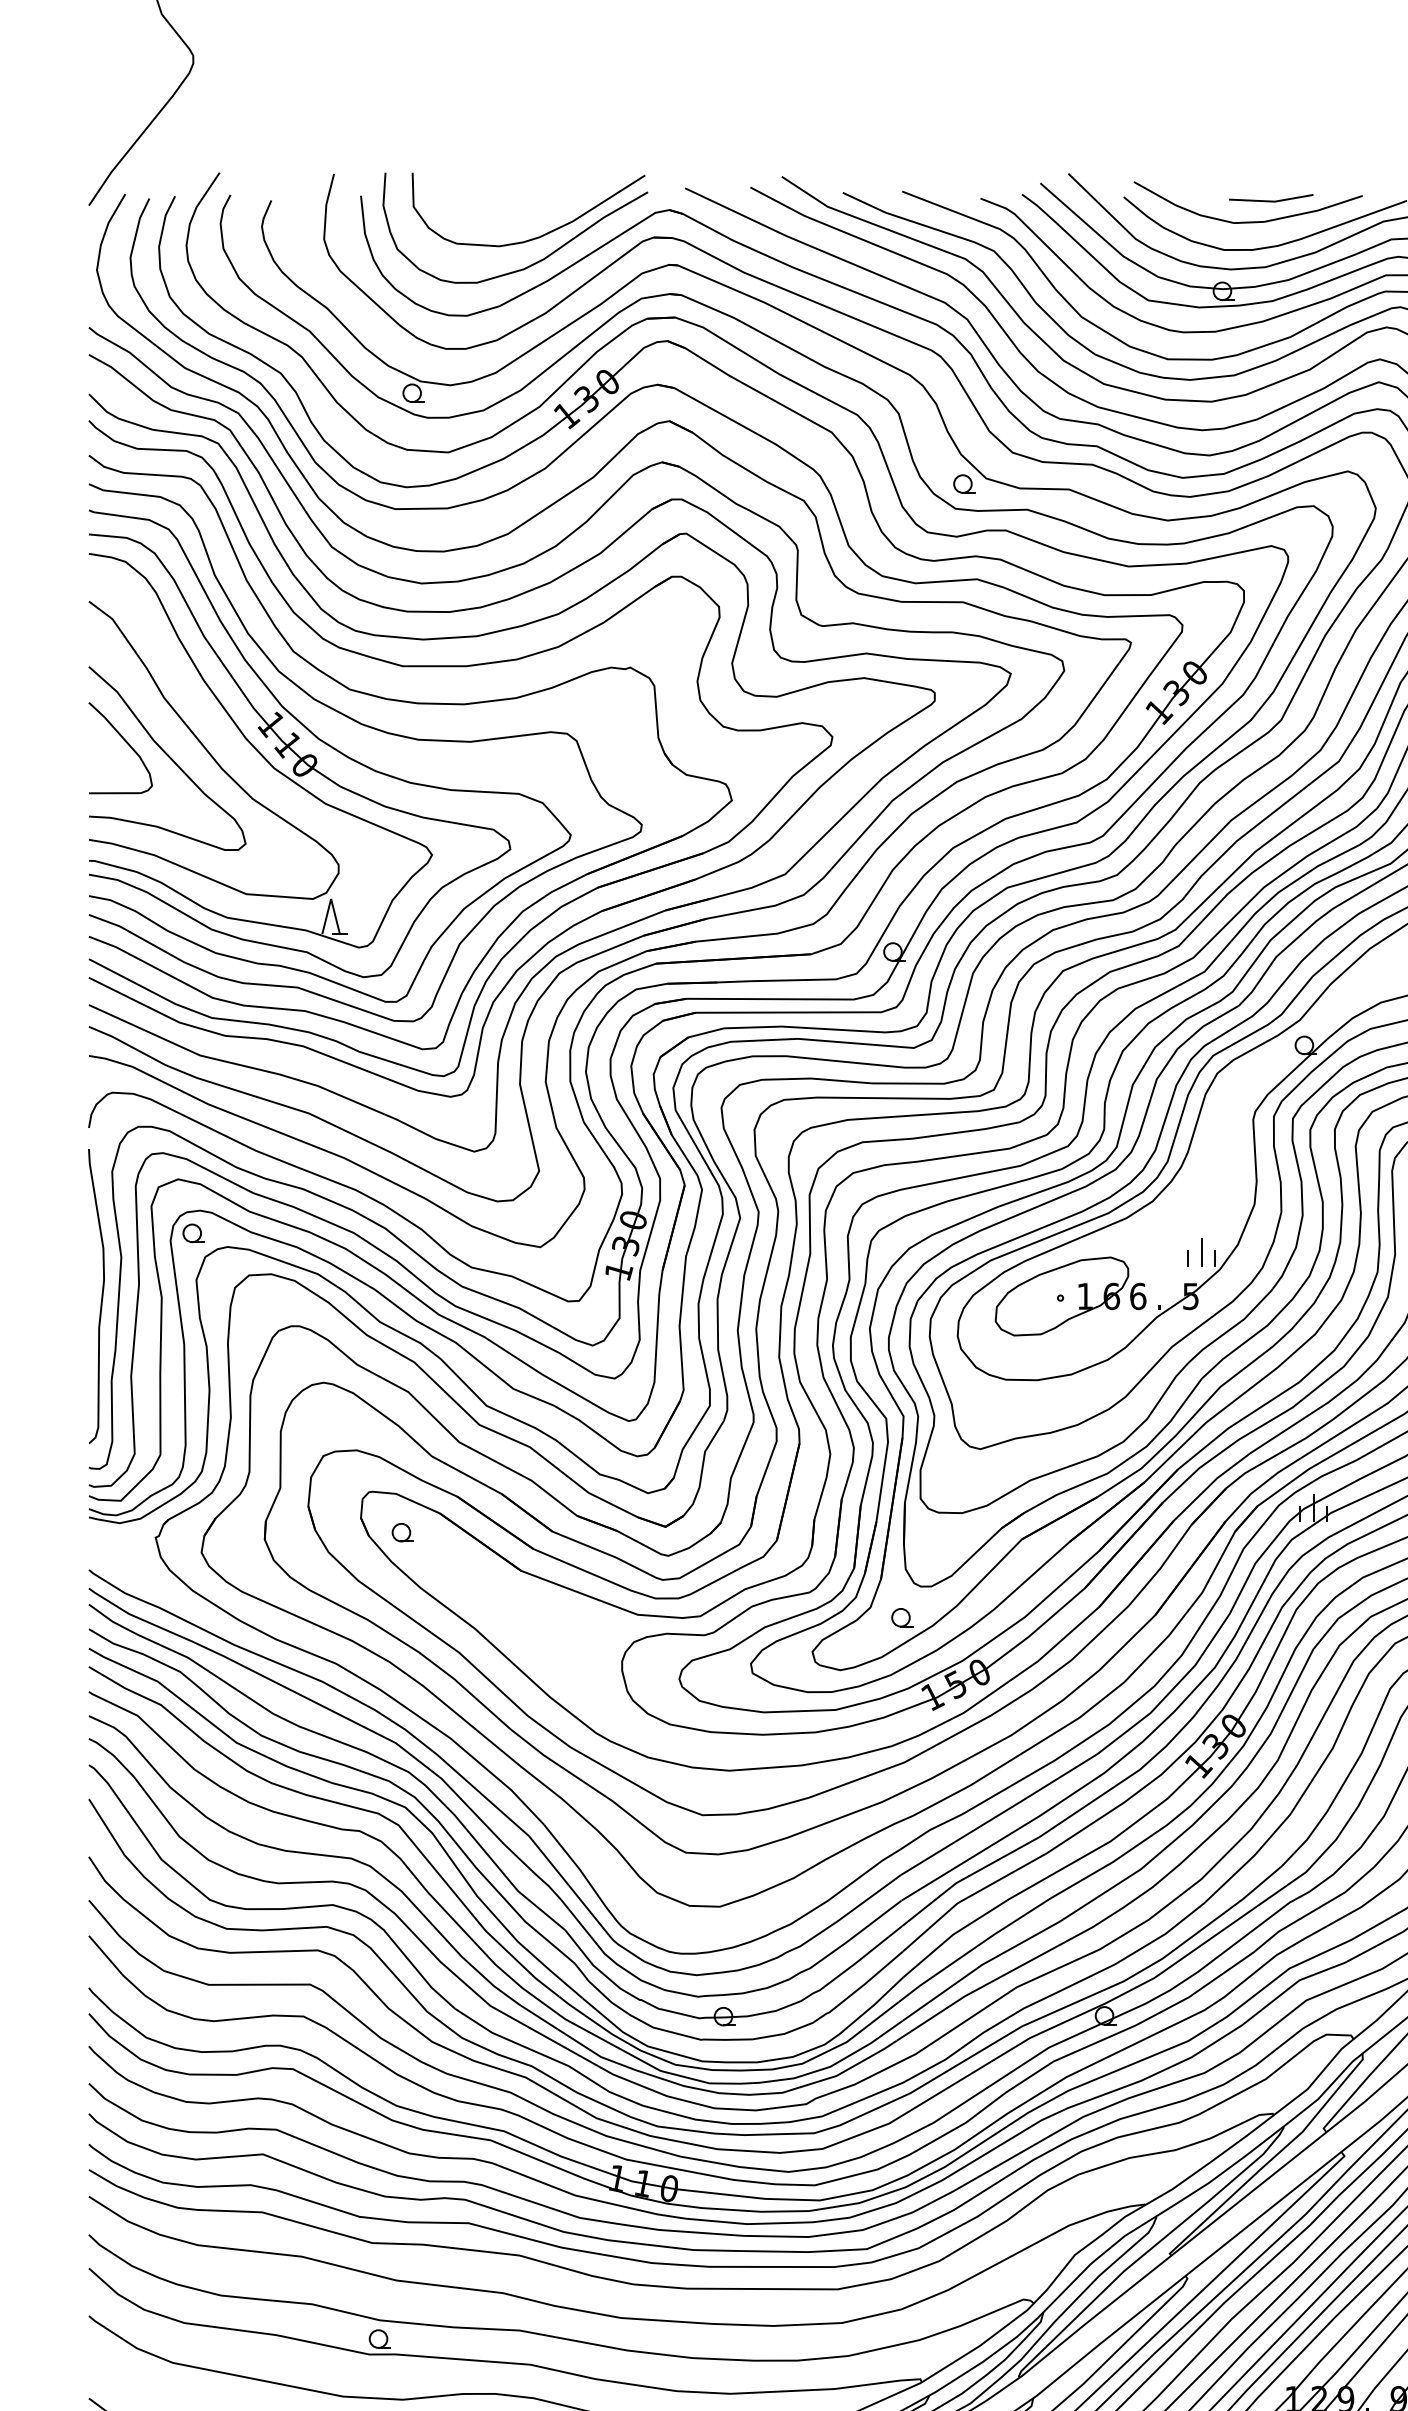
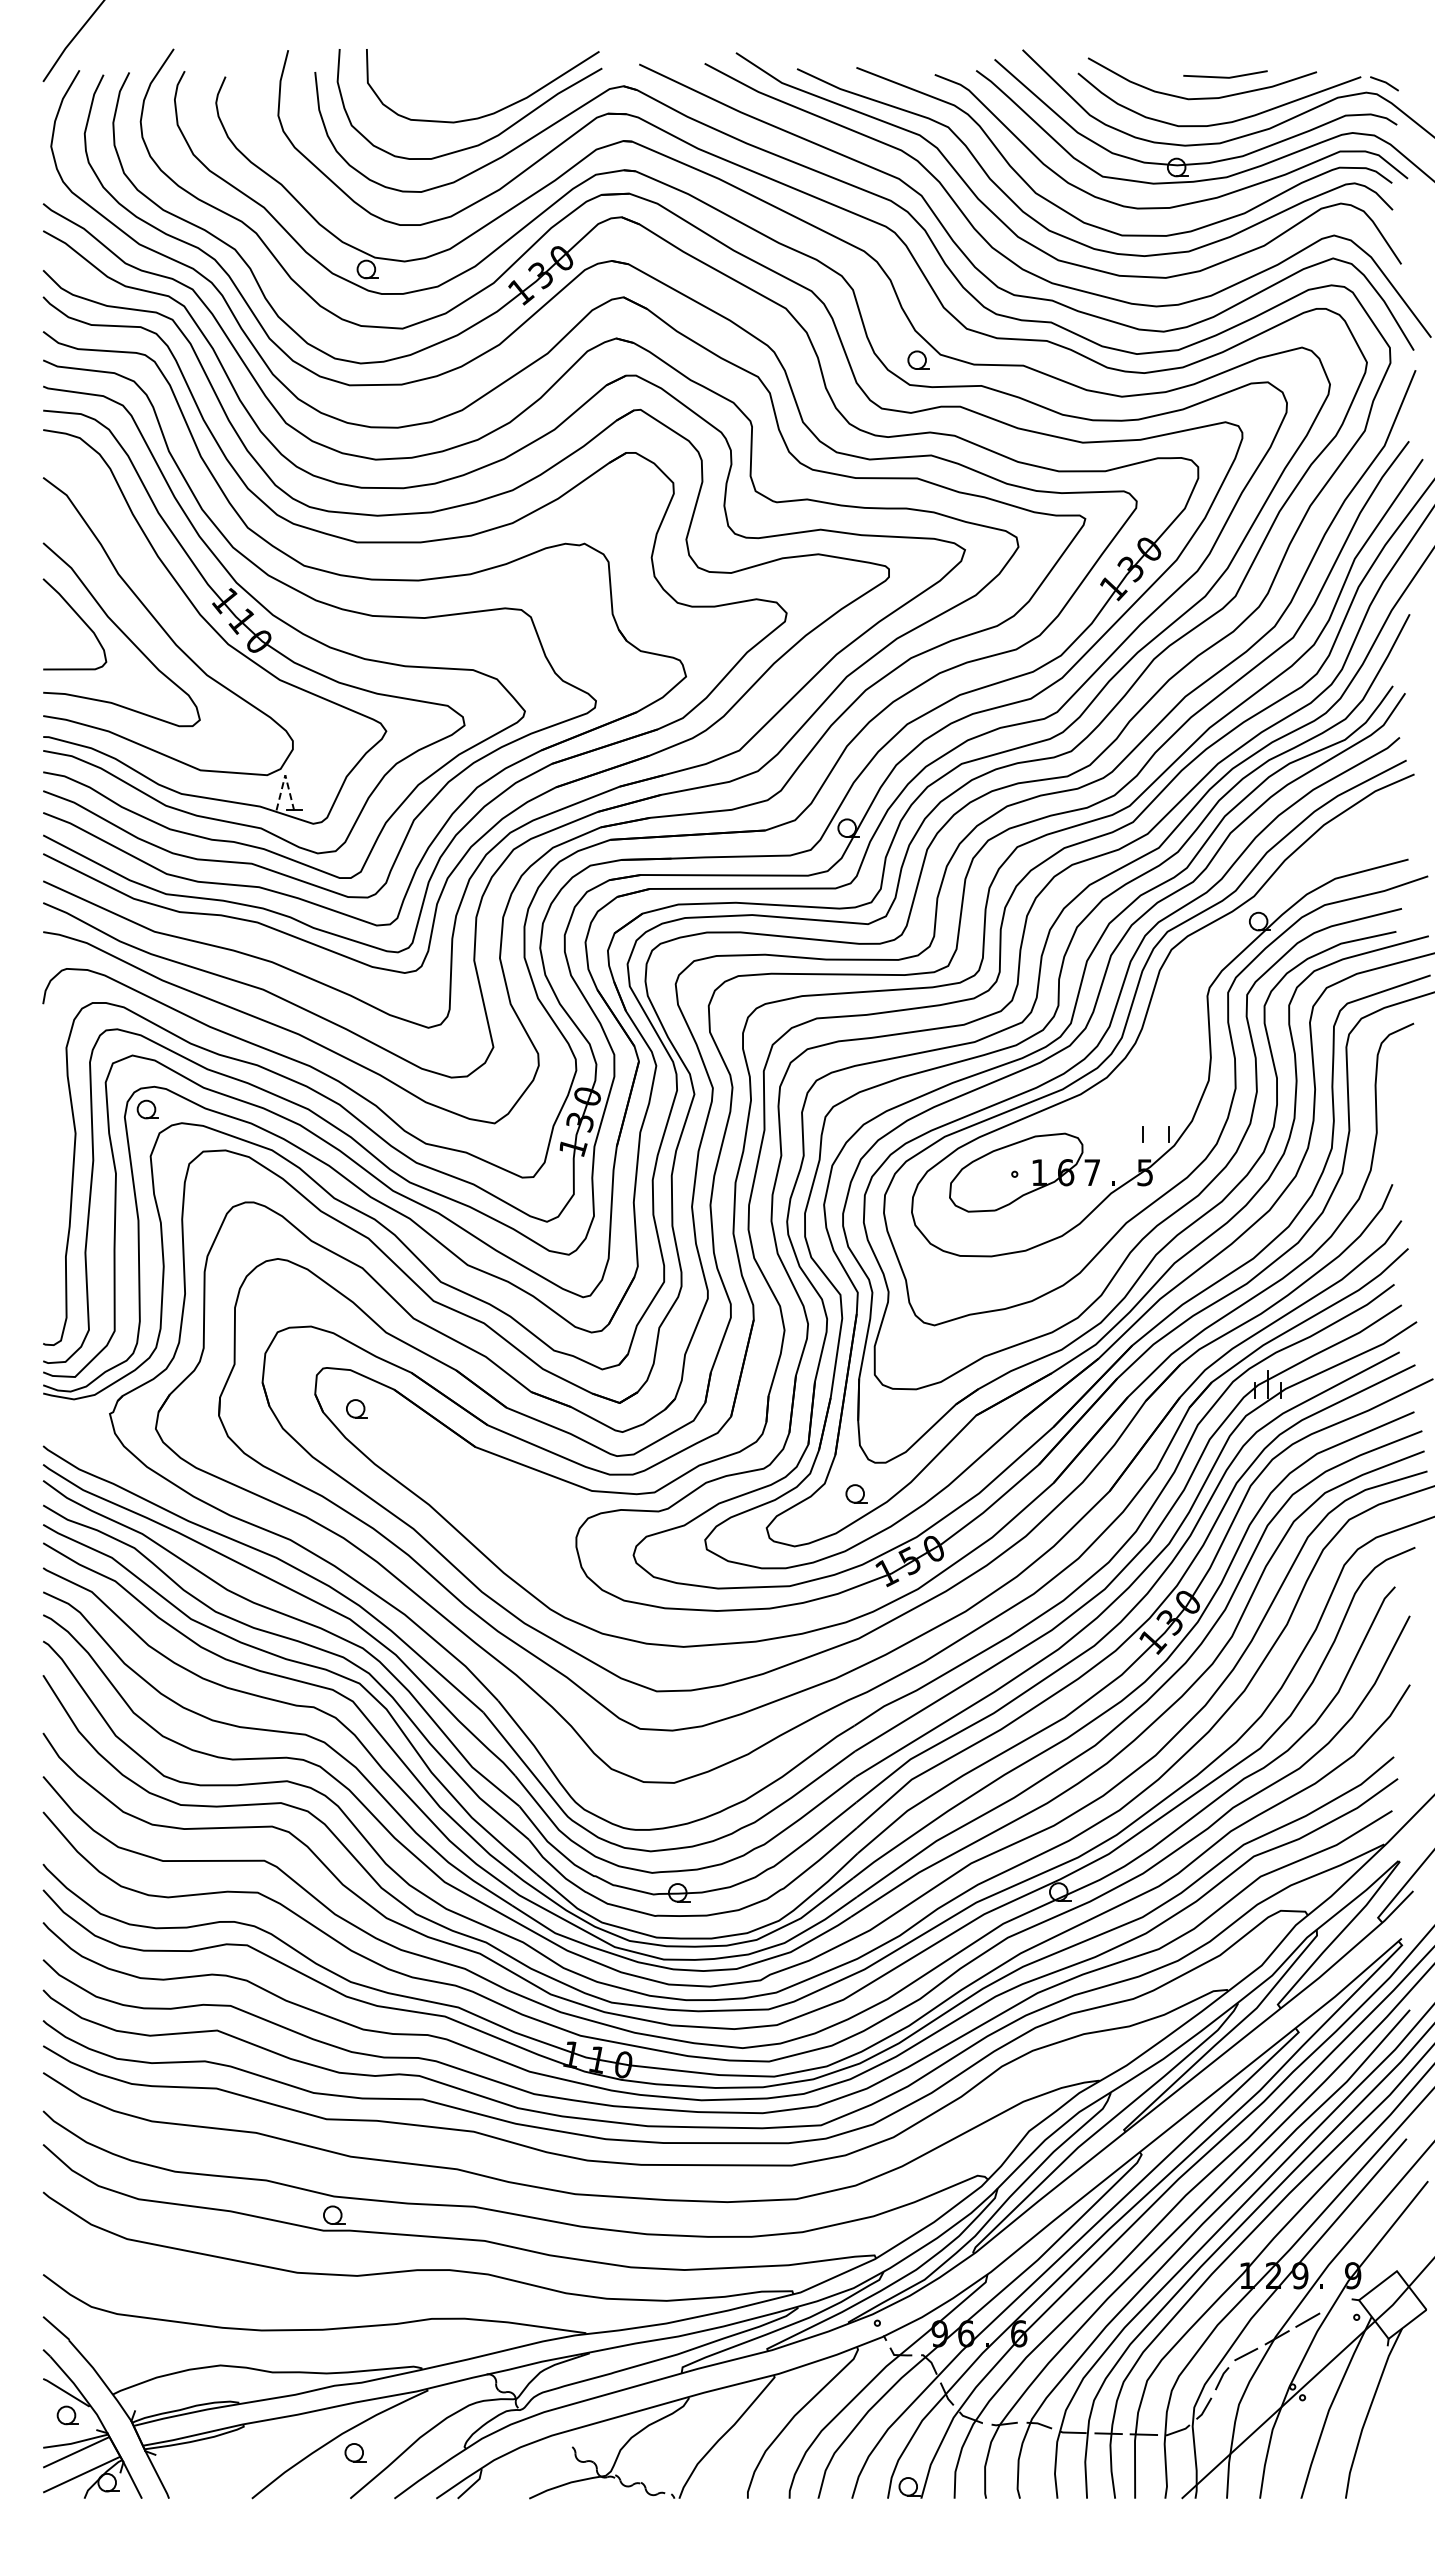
line: (331, 899) -> (285, 775), solid -> dashed
line: (1201, 1252) -> (1155, 1128), removed
curve: (101, 1296) -> (55, 1172), removed
text: (1138, 1296) -> (1092, 1172), 6 -> 7

